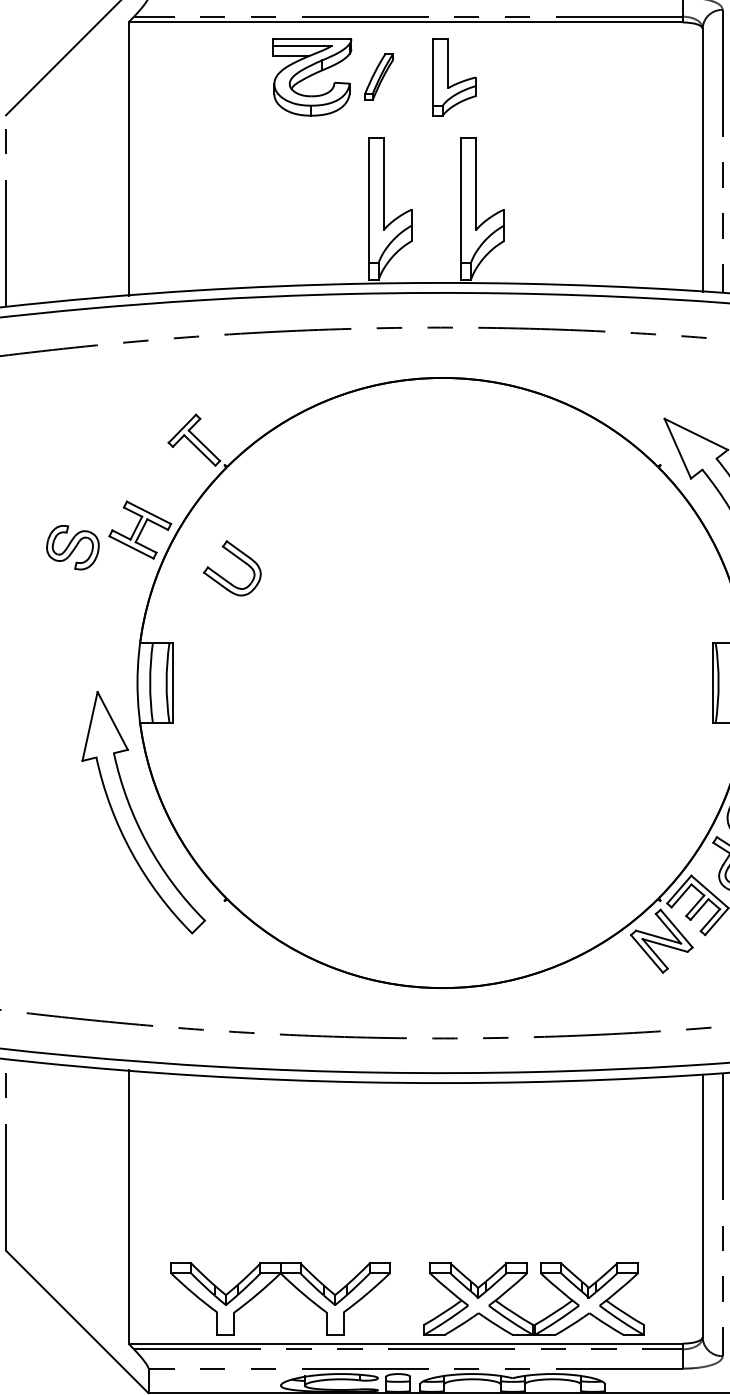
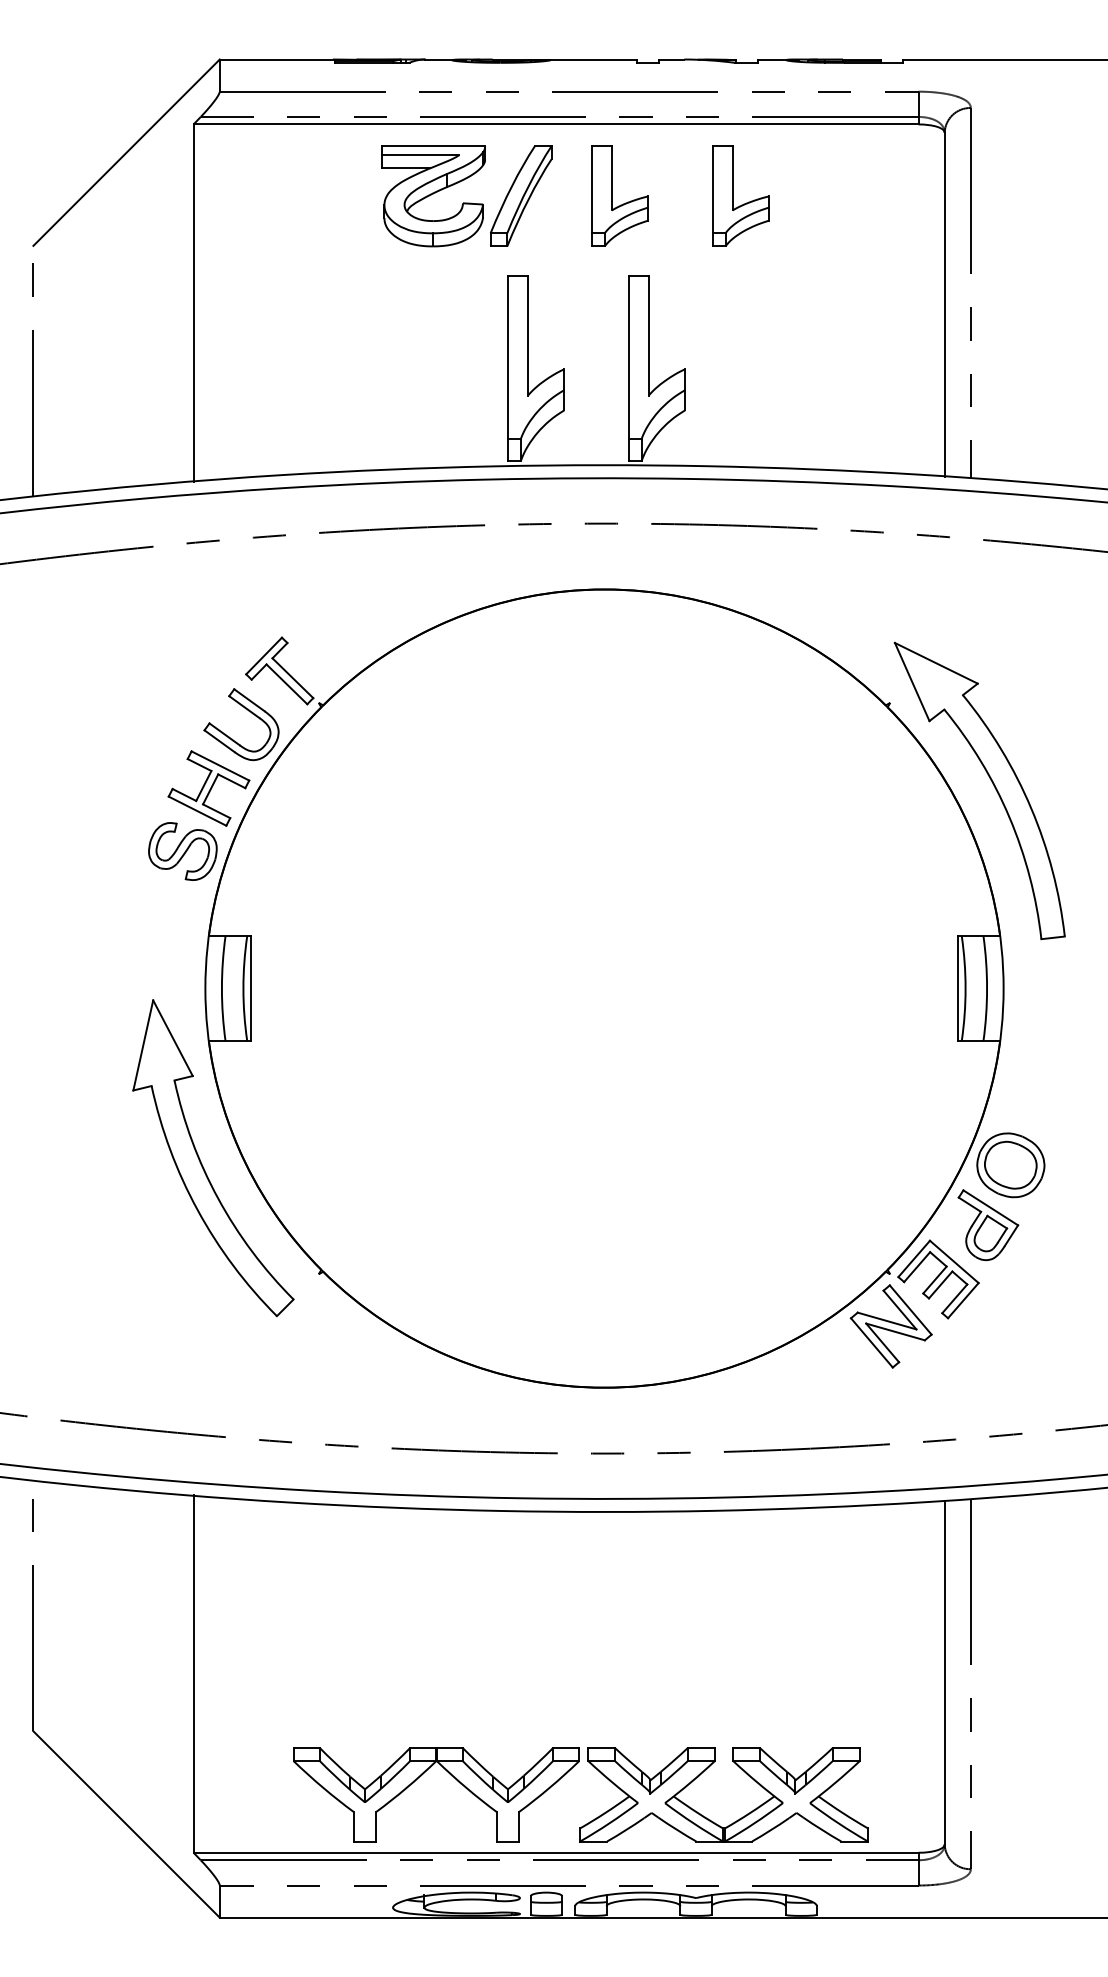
part: (379, 76) -> (521, 195), size x1.67
part: (541, 76) -> (733, 195), added
part: (72, 547) -> (182, 851), moved
part: (237, 558) -> (248, 711), moved
part: (268, 1286) -> (420, 1777), moved

